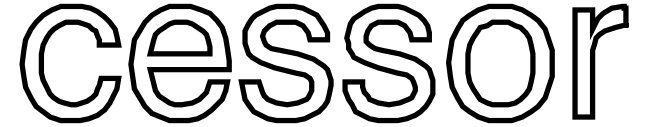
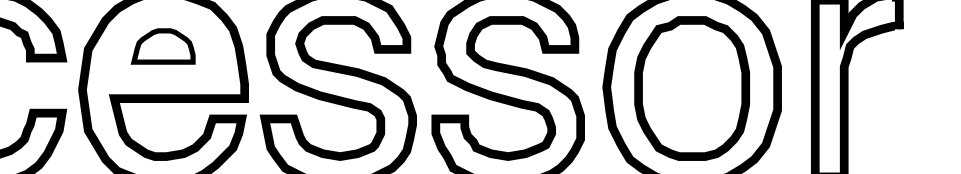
part: (179, 37) -> (162, 45), size x0.6

